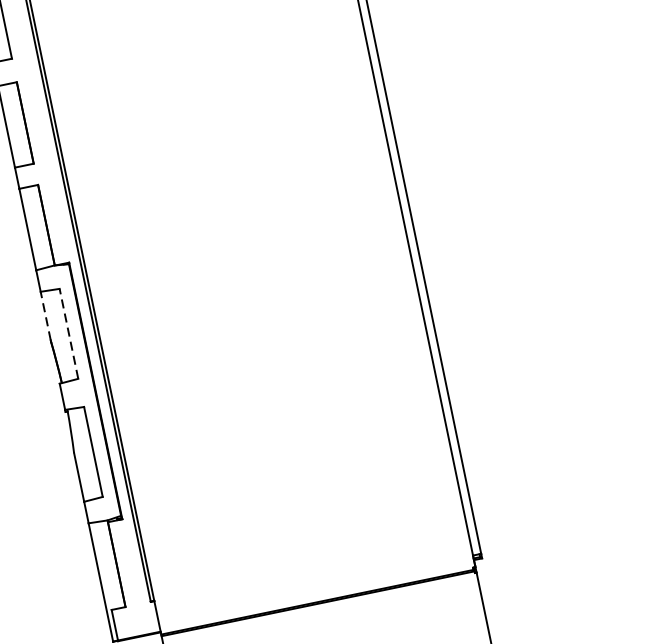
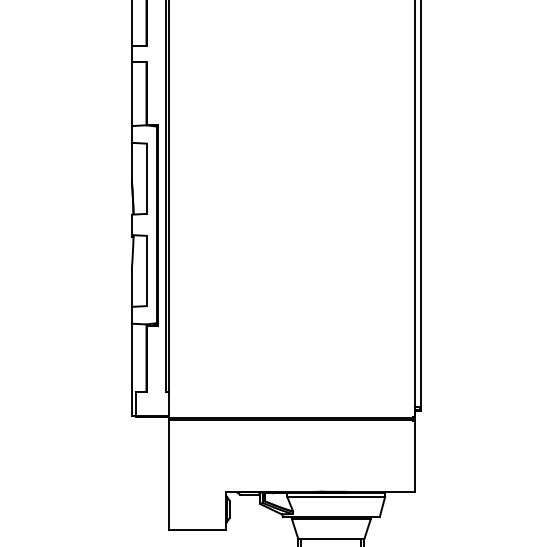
line: (45, 315) -> (131, 161), dashed -> solid
line: (68, 333) -> (146, 178), dashed -> solid

